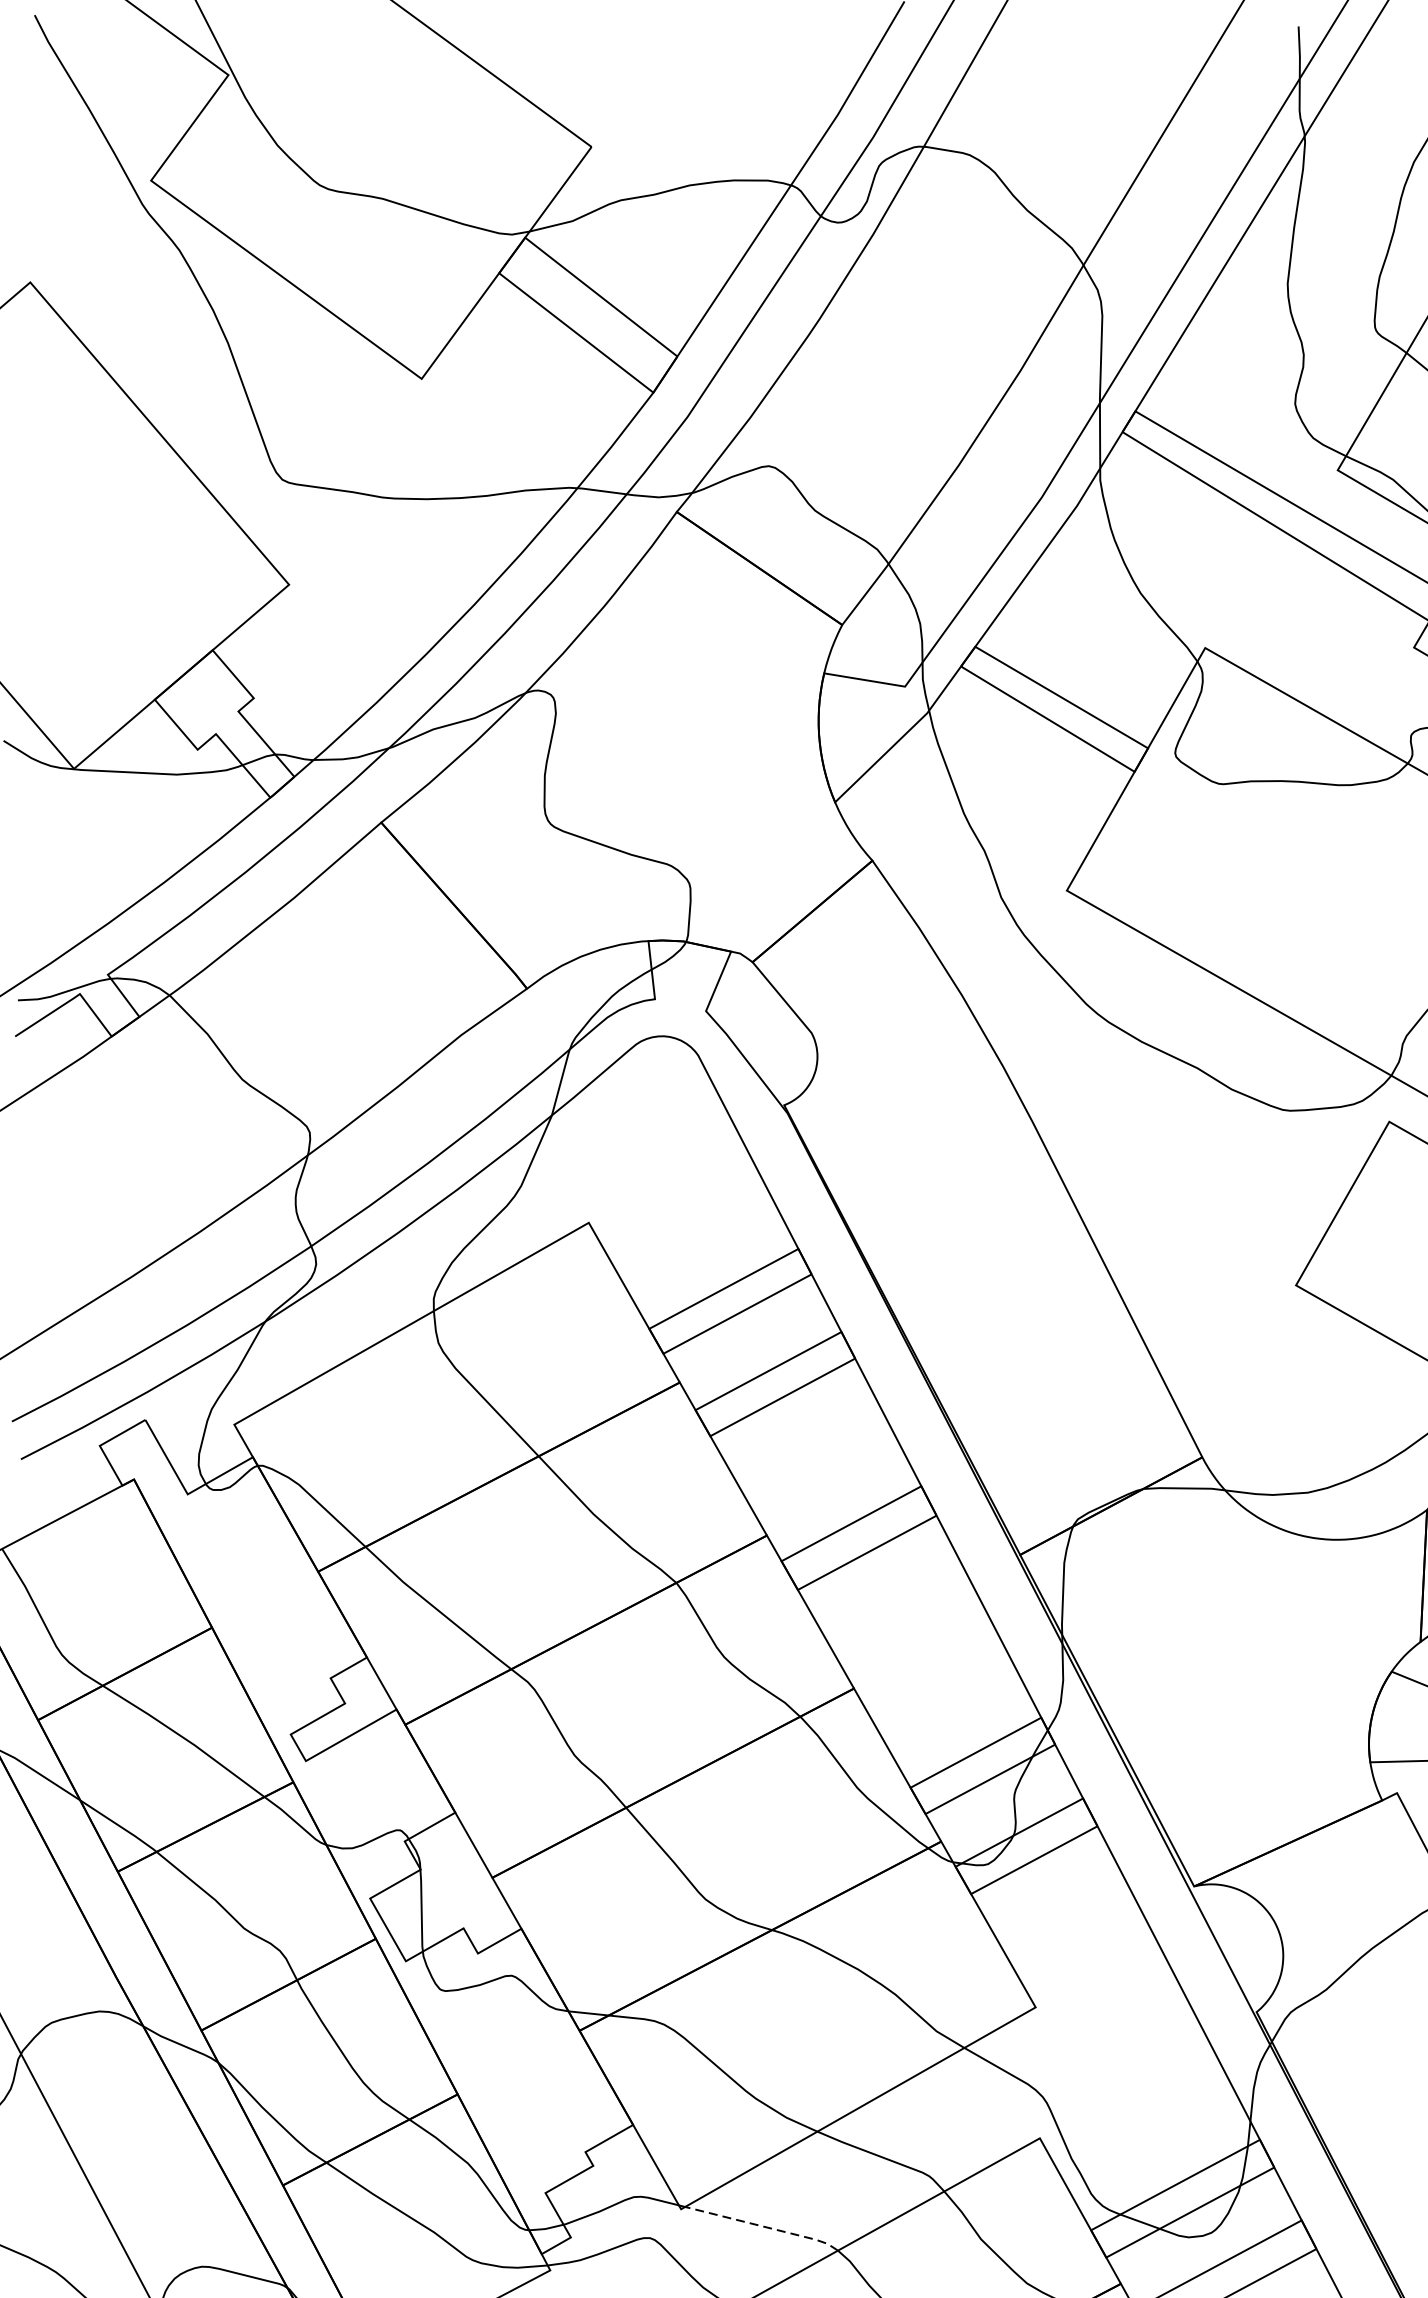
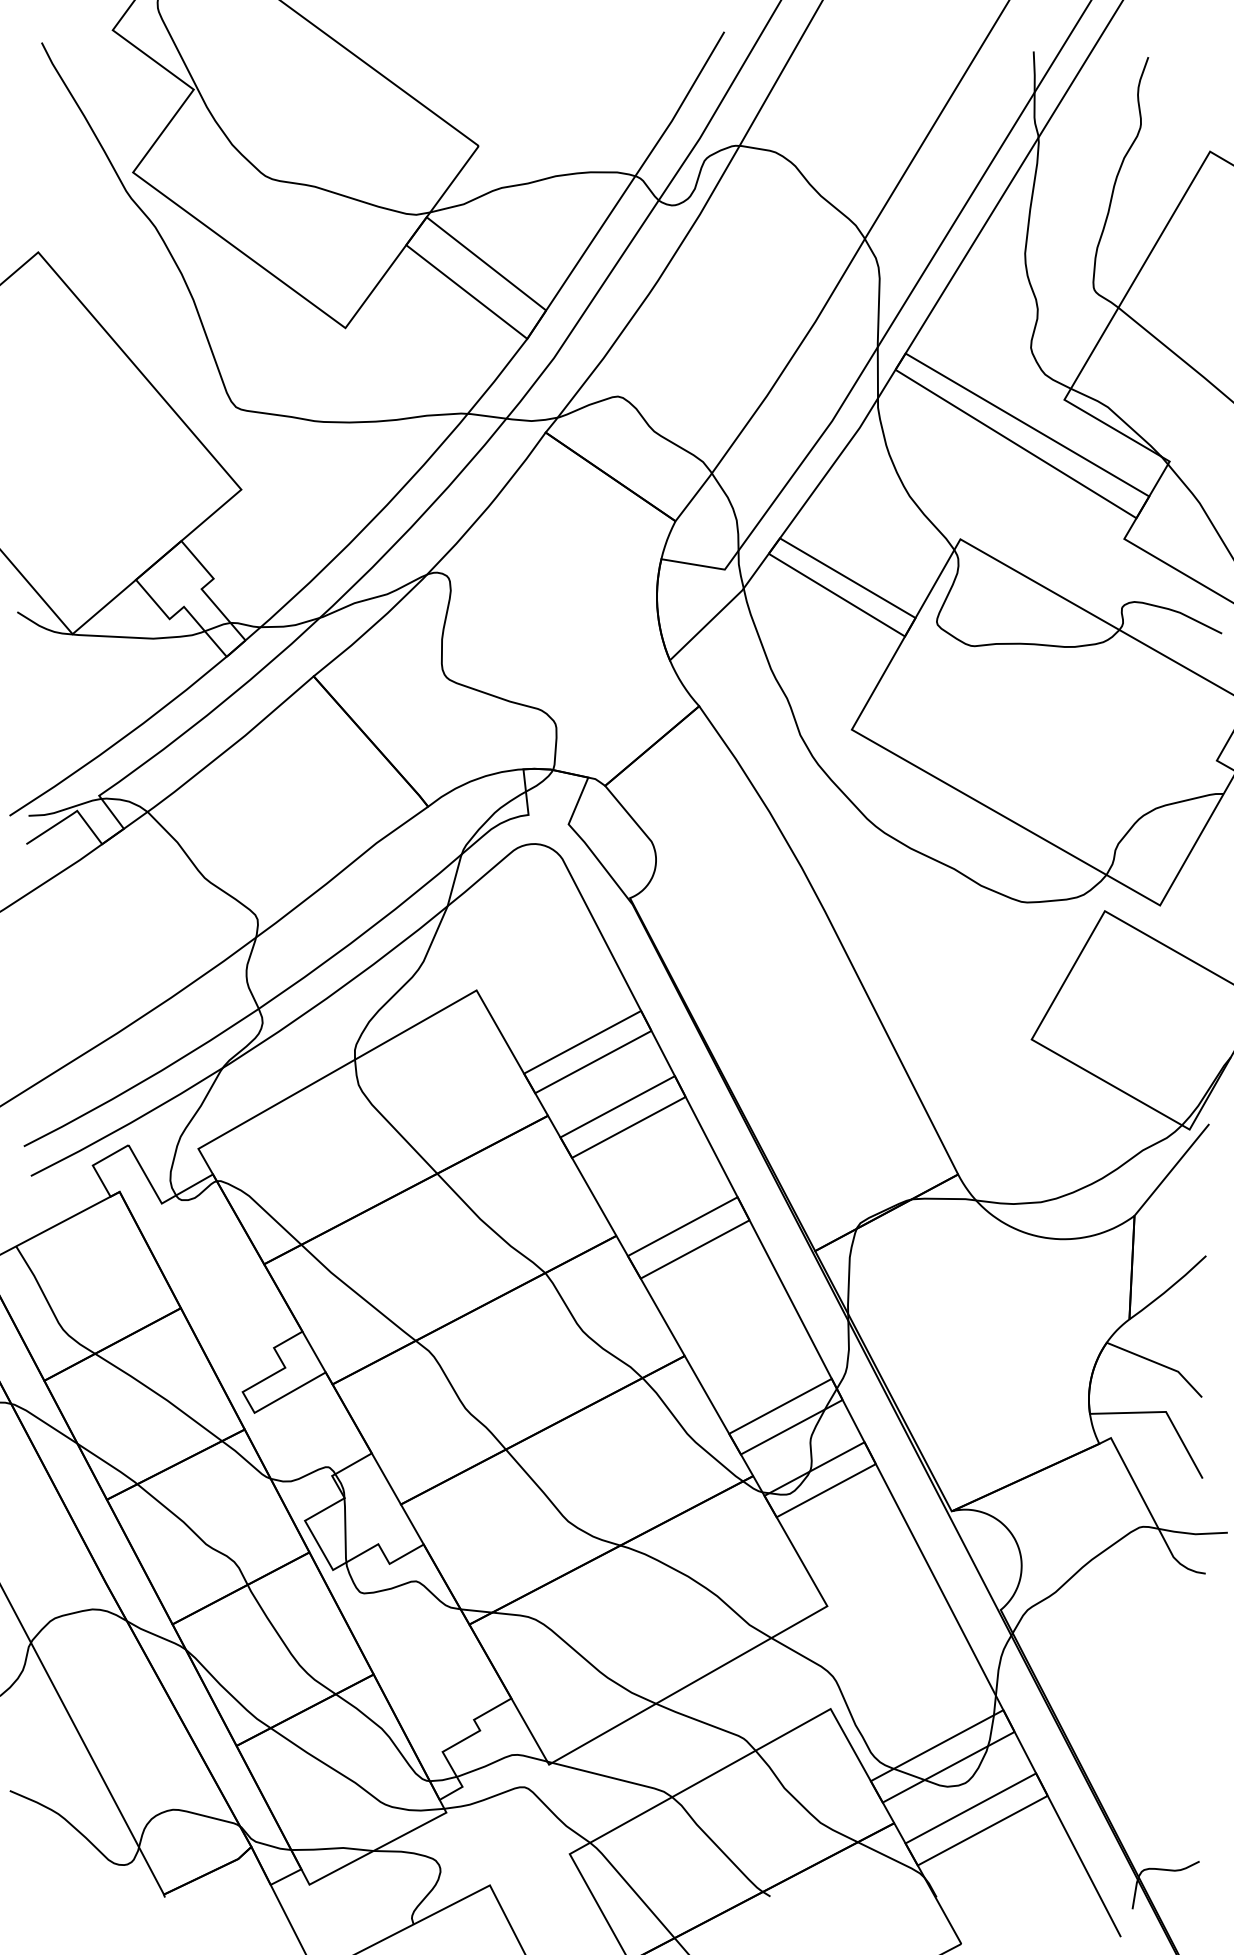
line: (763, 2226) -> (613, 1778), dashed -> solid

